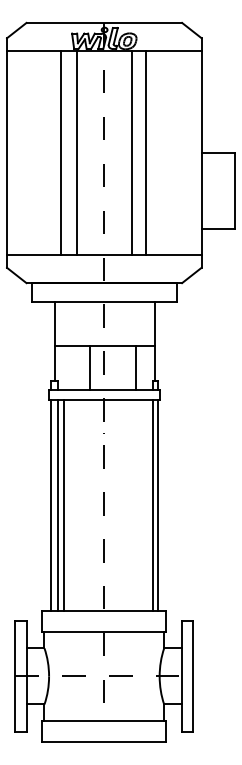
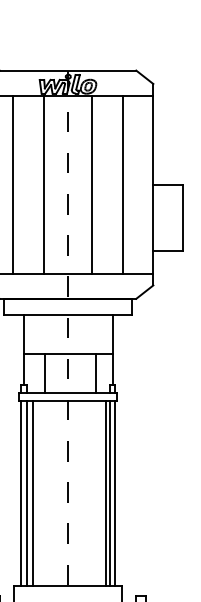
line: (60, 152) -> (12, 184), moved
line: (146, 152) -> (123, 184), moved
line: (90, 368) -> (45, 373), moved
line: (147, 504) -> (105, 493), added

